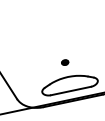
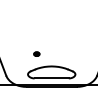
part: (64, 61) -> (36, 53), moved

